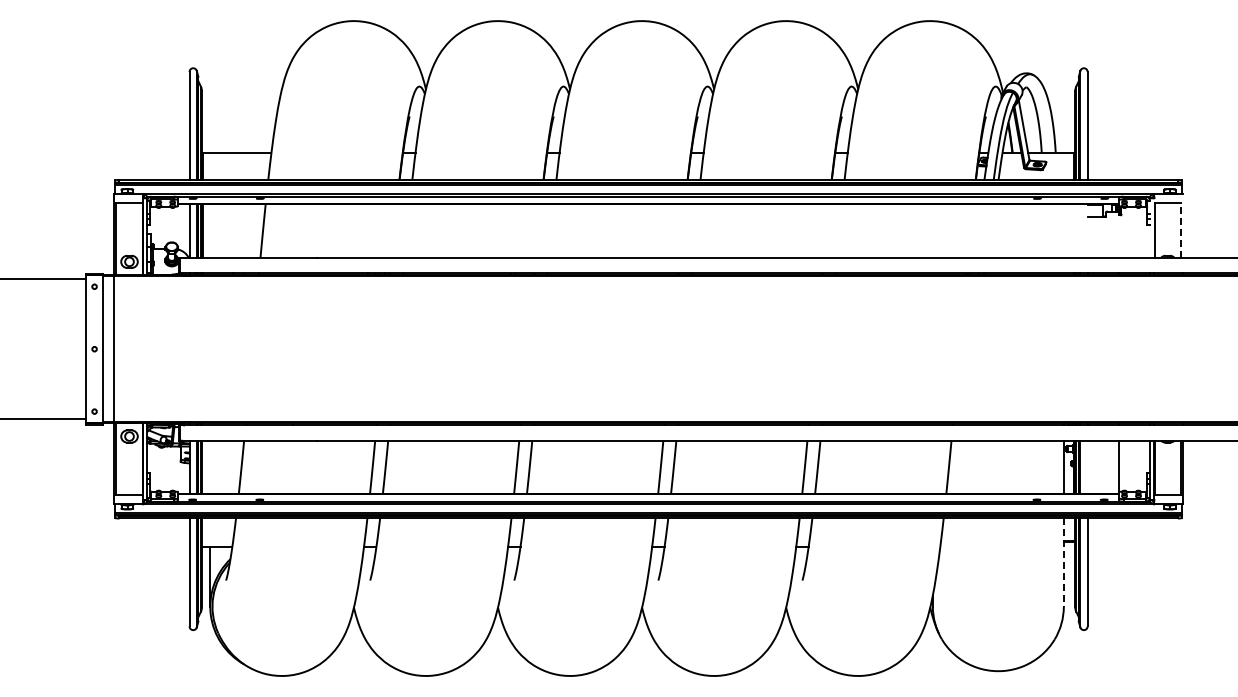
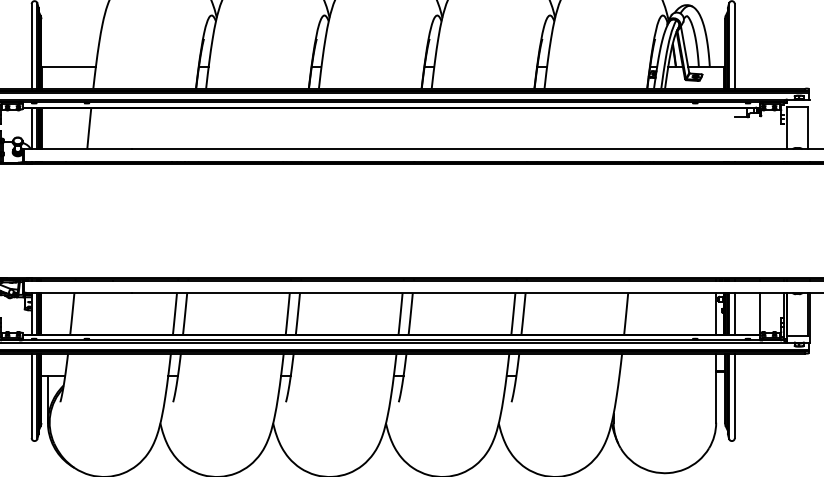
line: (1180, 229) -> (807, 127), dashed -> solid
line: (1087, 467) -> (734, 313), added
line: (1063, 563) -> (715, 388), dashed -> solid

